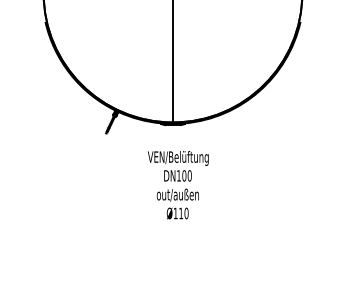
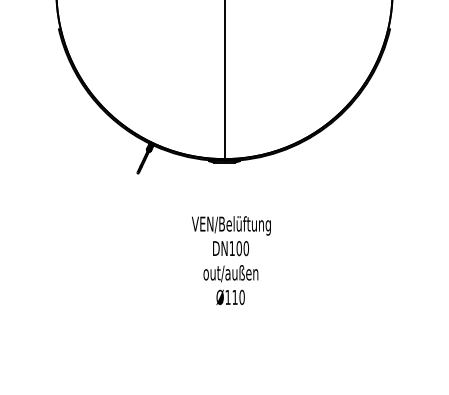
text: (178, 185) -> (231, 260), moved

